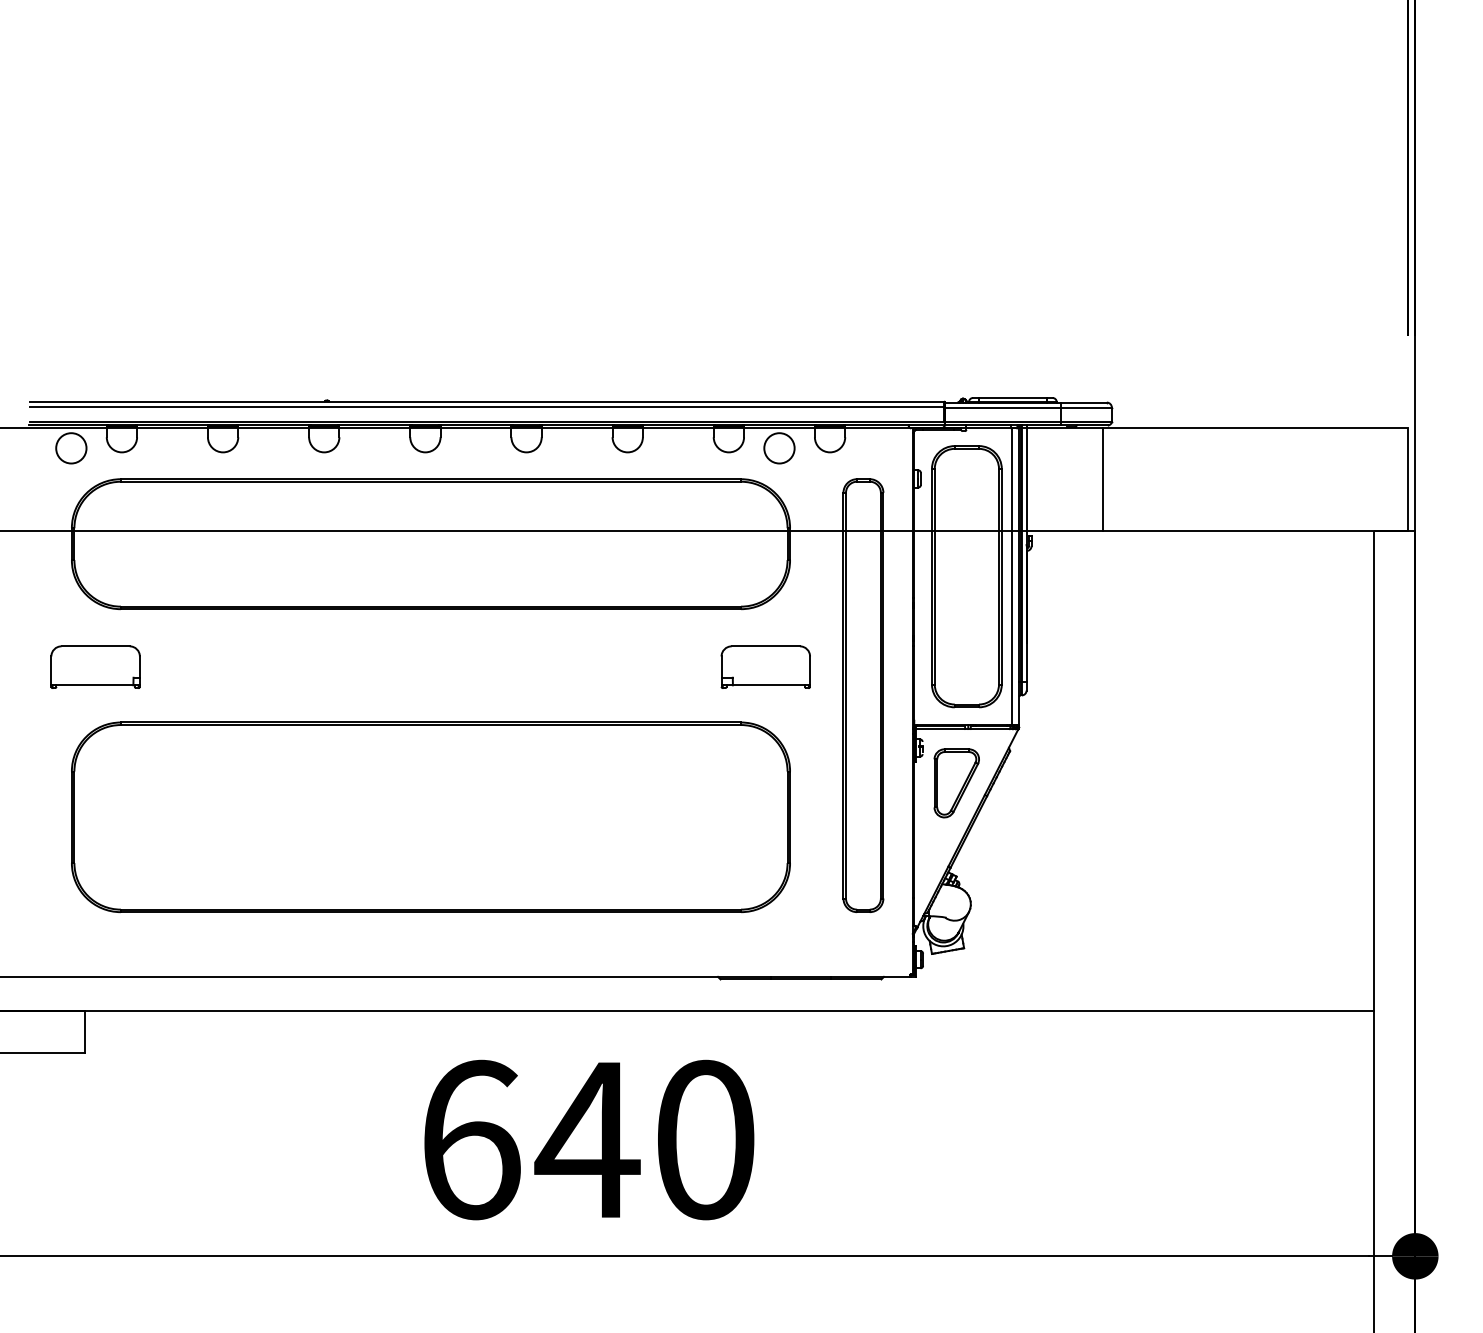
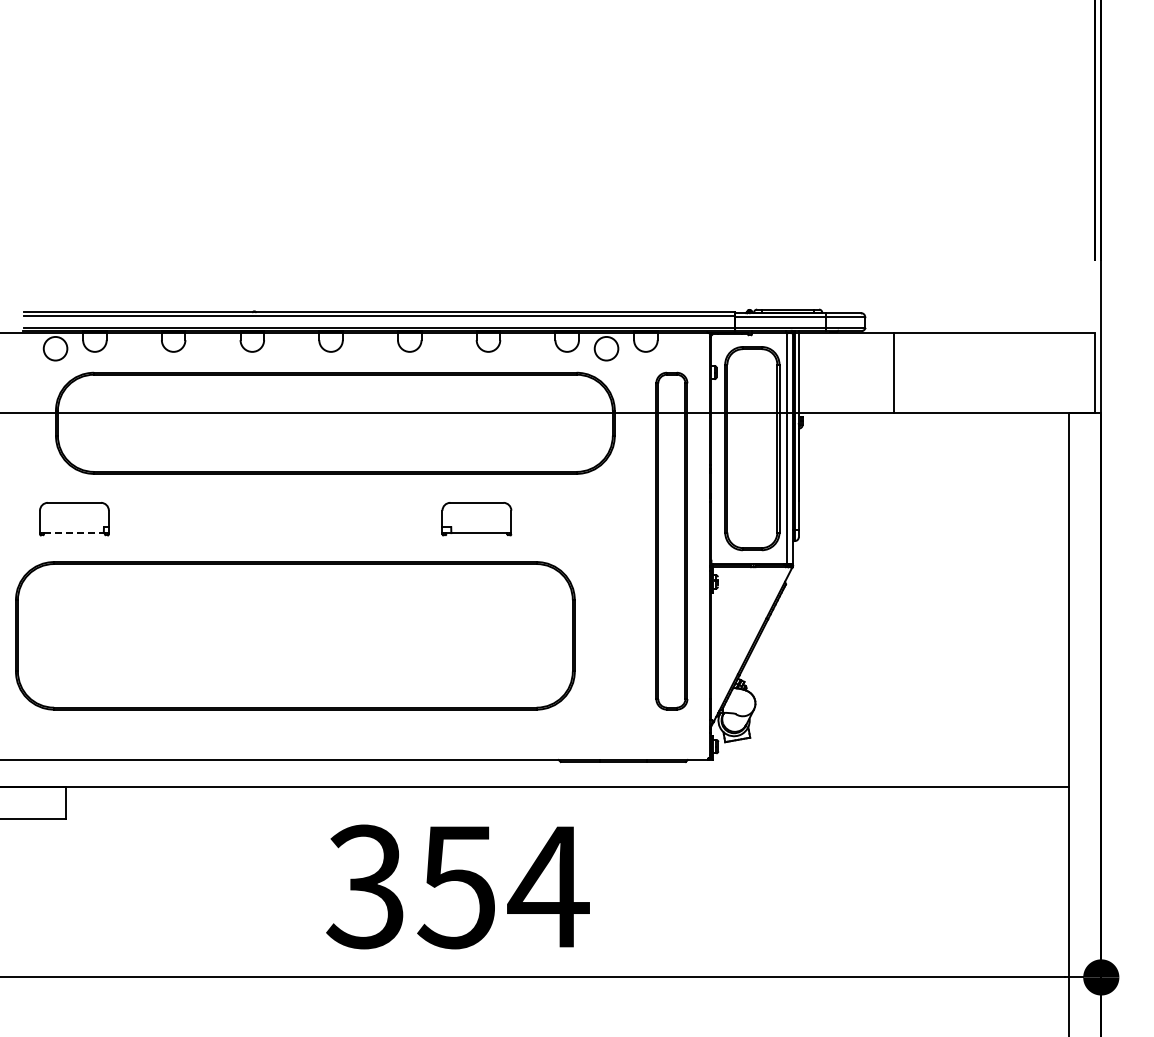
line: (1103, 478) -> (894, 372), moved
part: (765, 667) -> (476, 519), moved
line: (95, 685) -> (74, 533), solid -> dashed
part: (956, 783) -> (744, 609), removed
part: (431, 816) -> (295, 635), moved
text: (587, 1139) -> (457, 886), 640 -> 354

